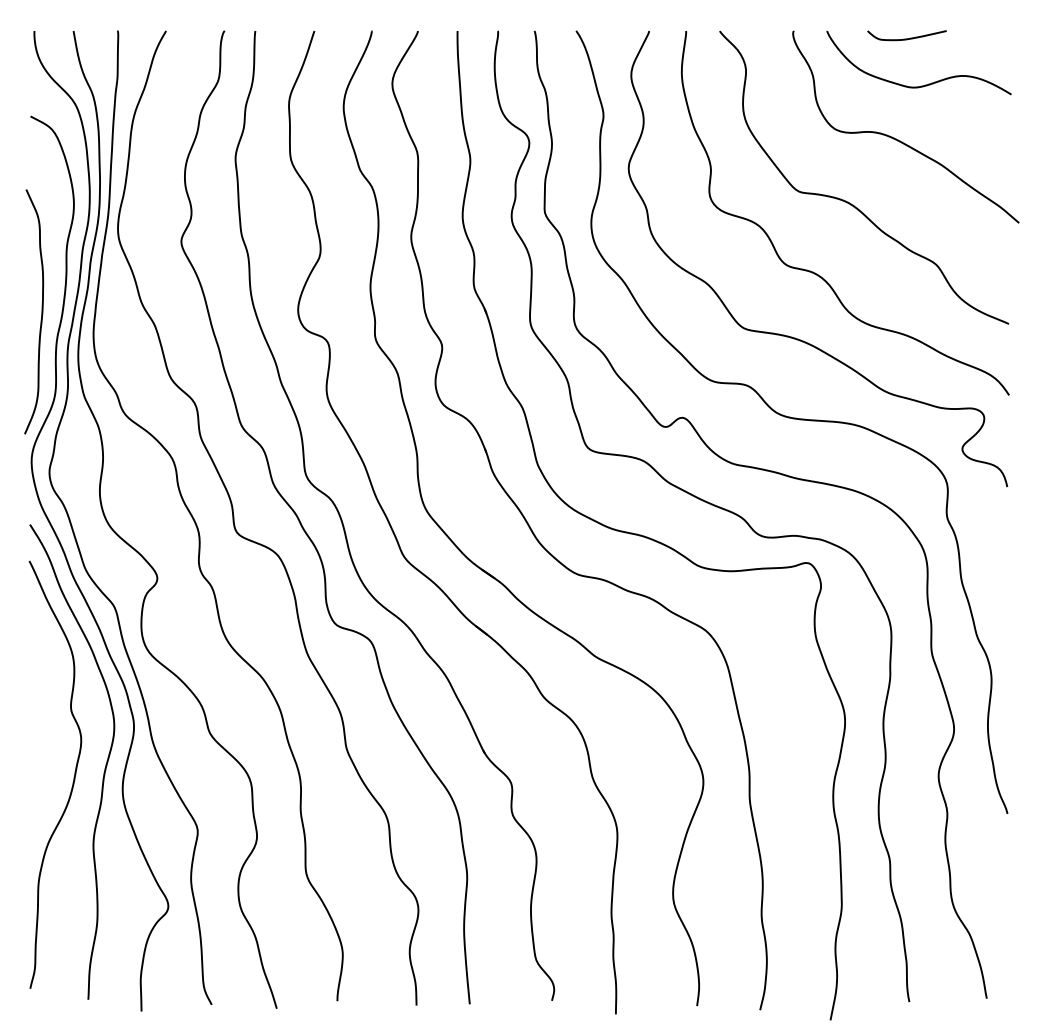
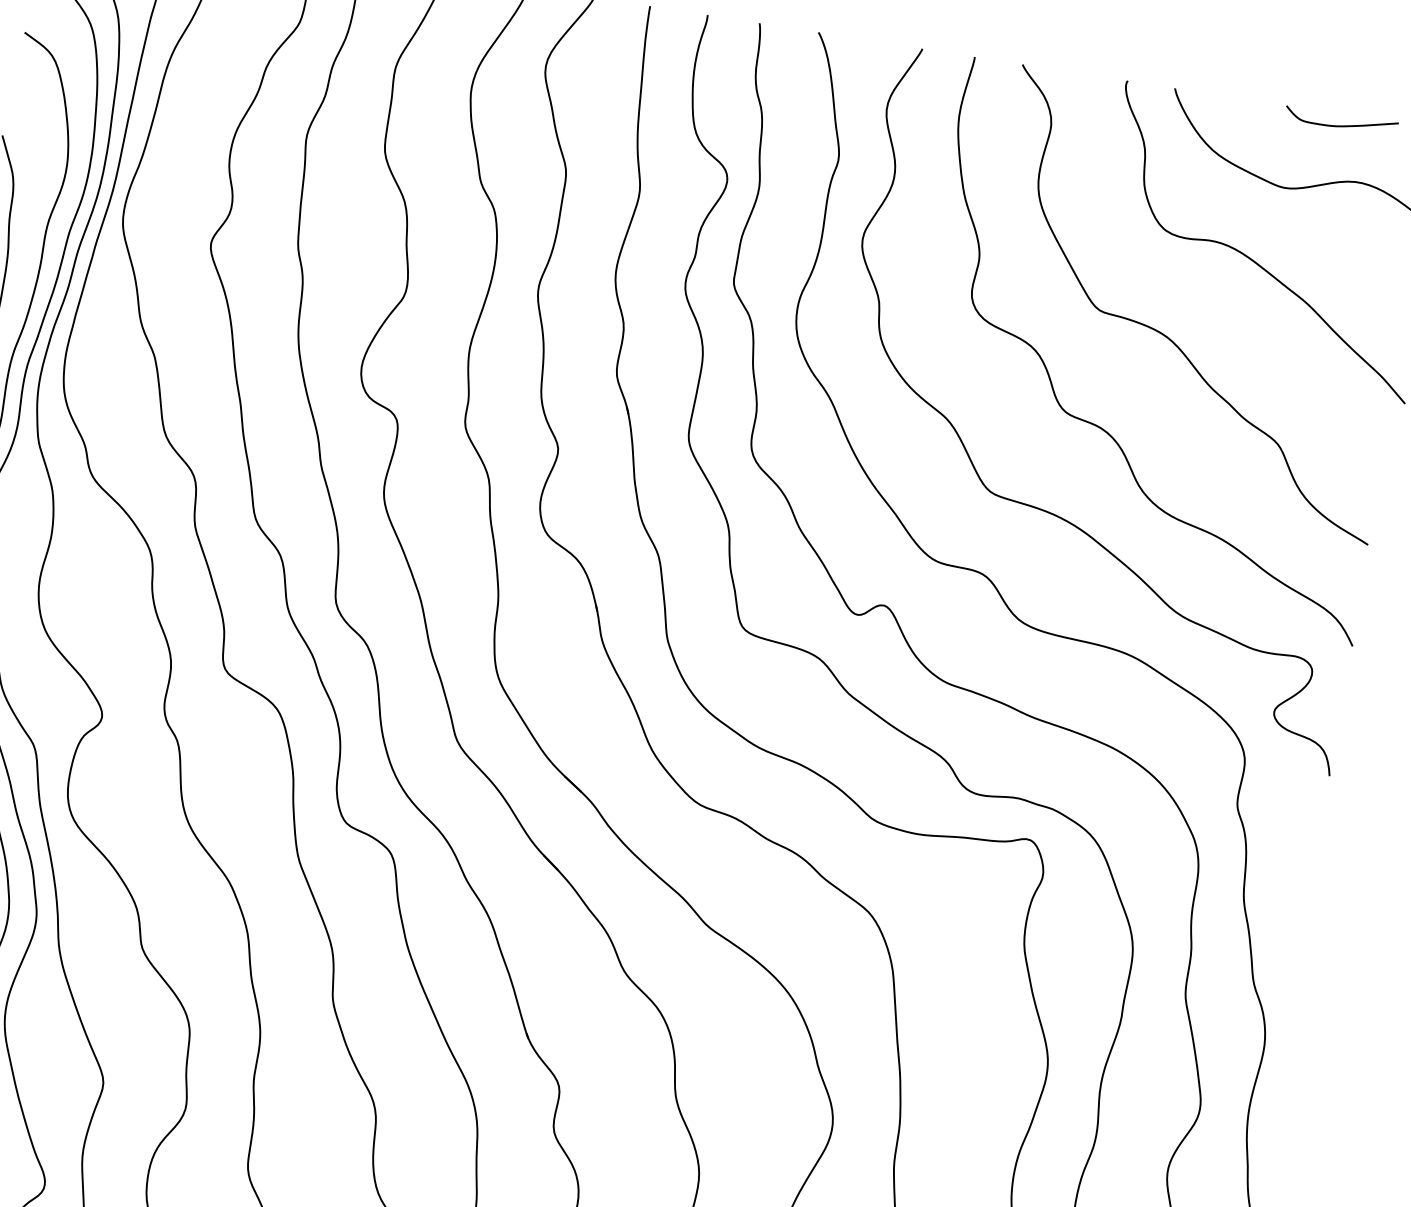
curve: (906, 38) -> (1340, 125), moved

